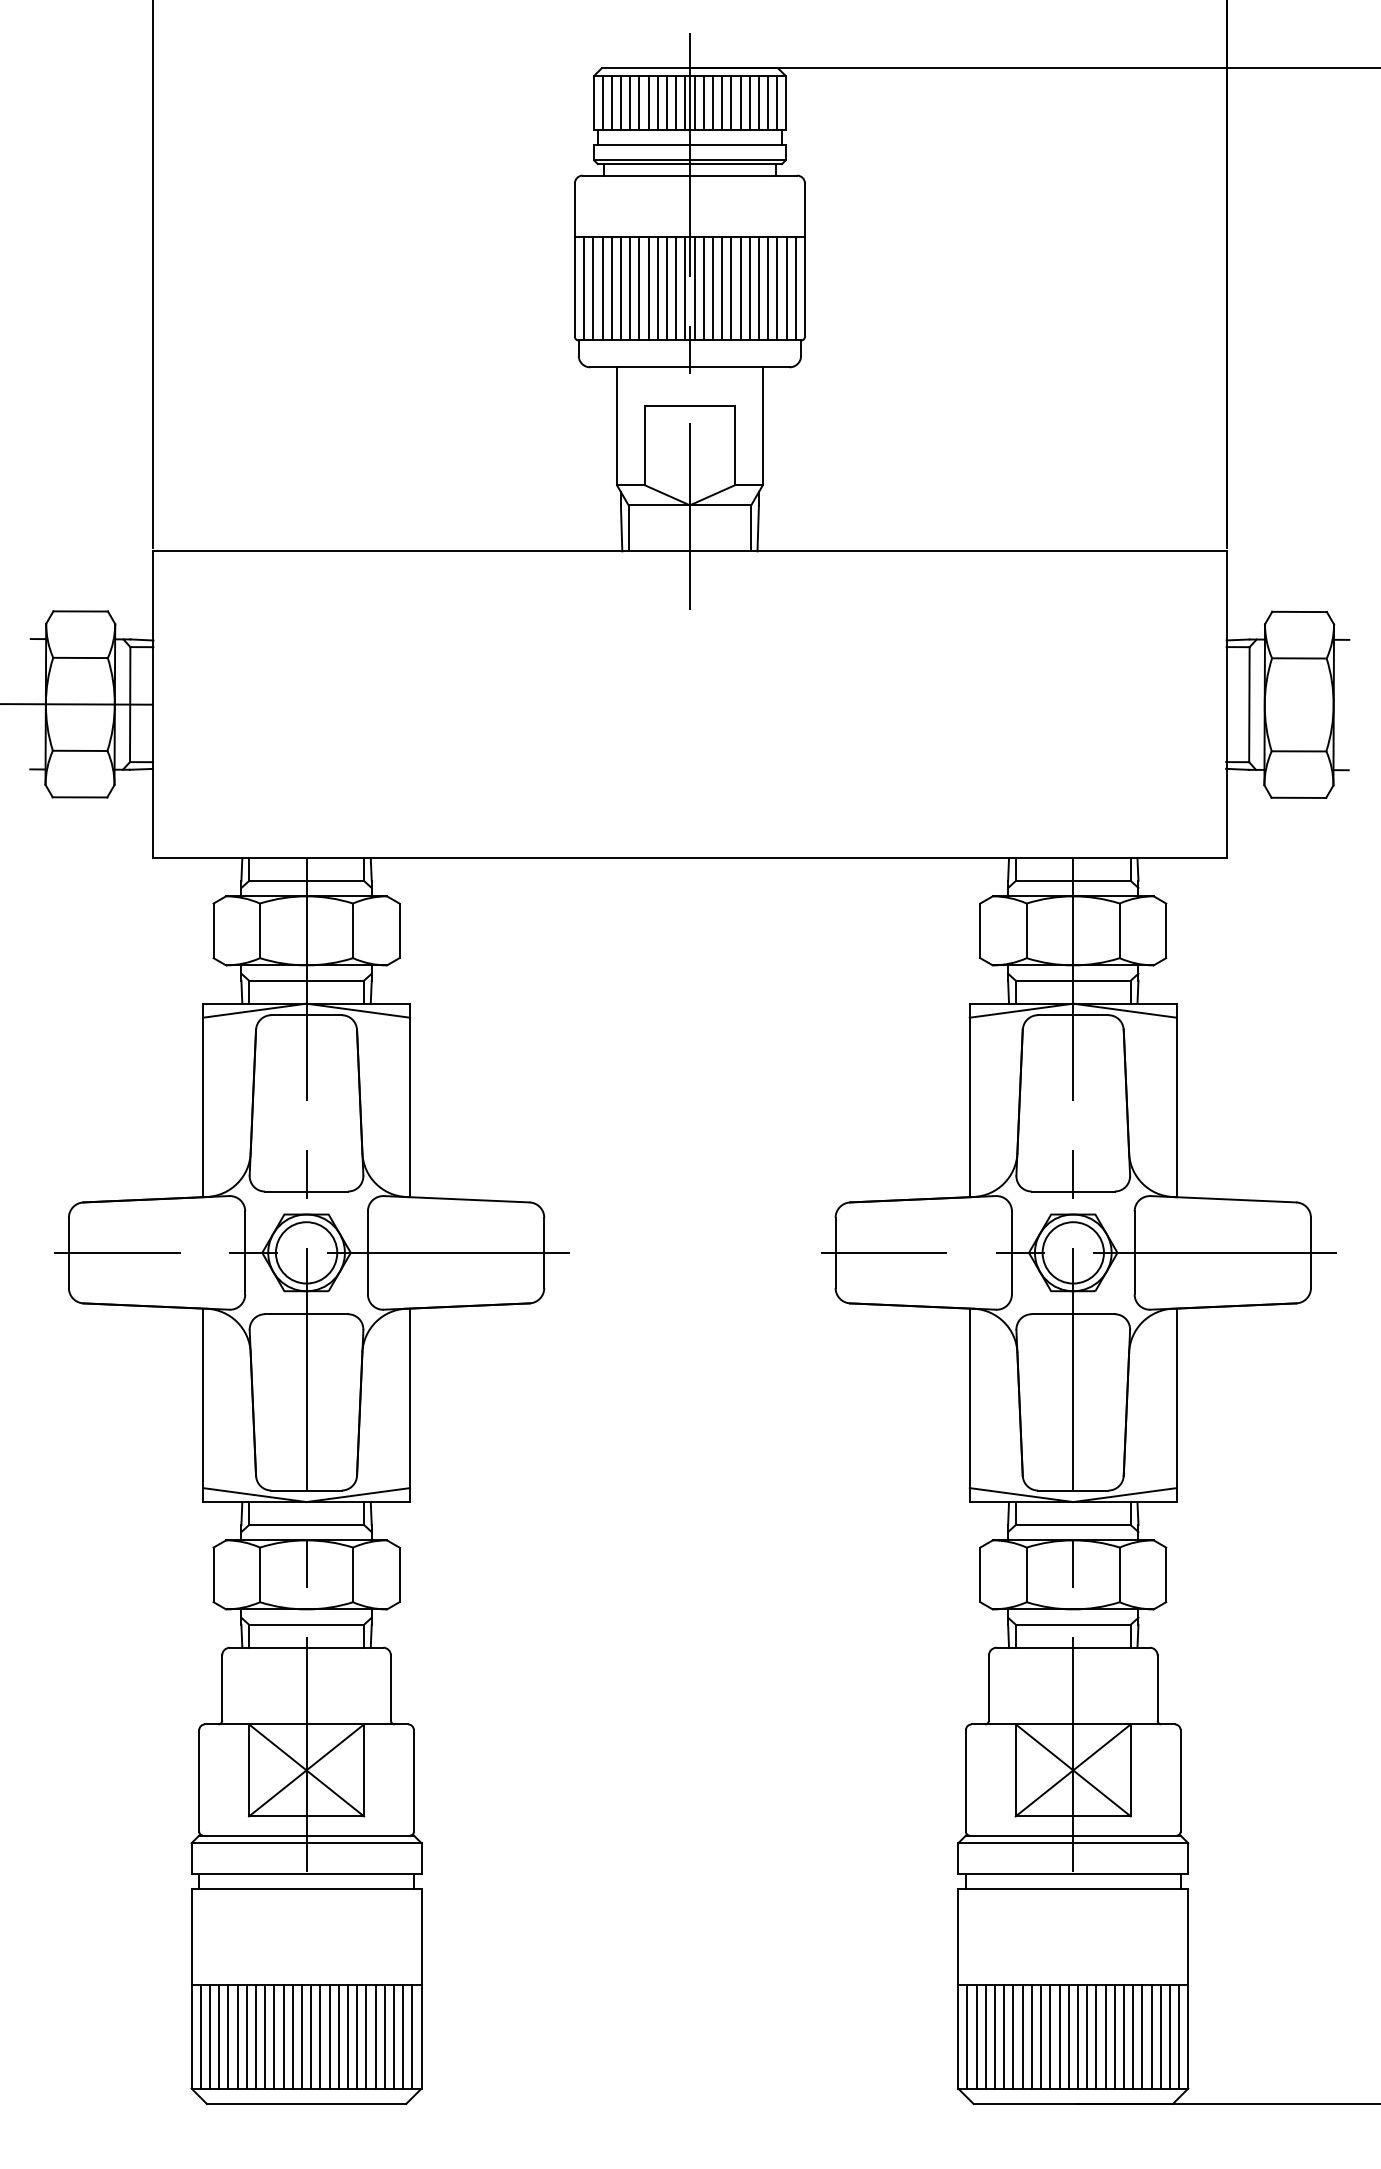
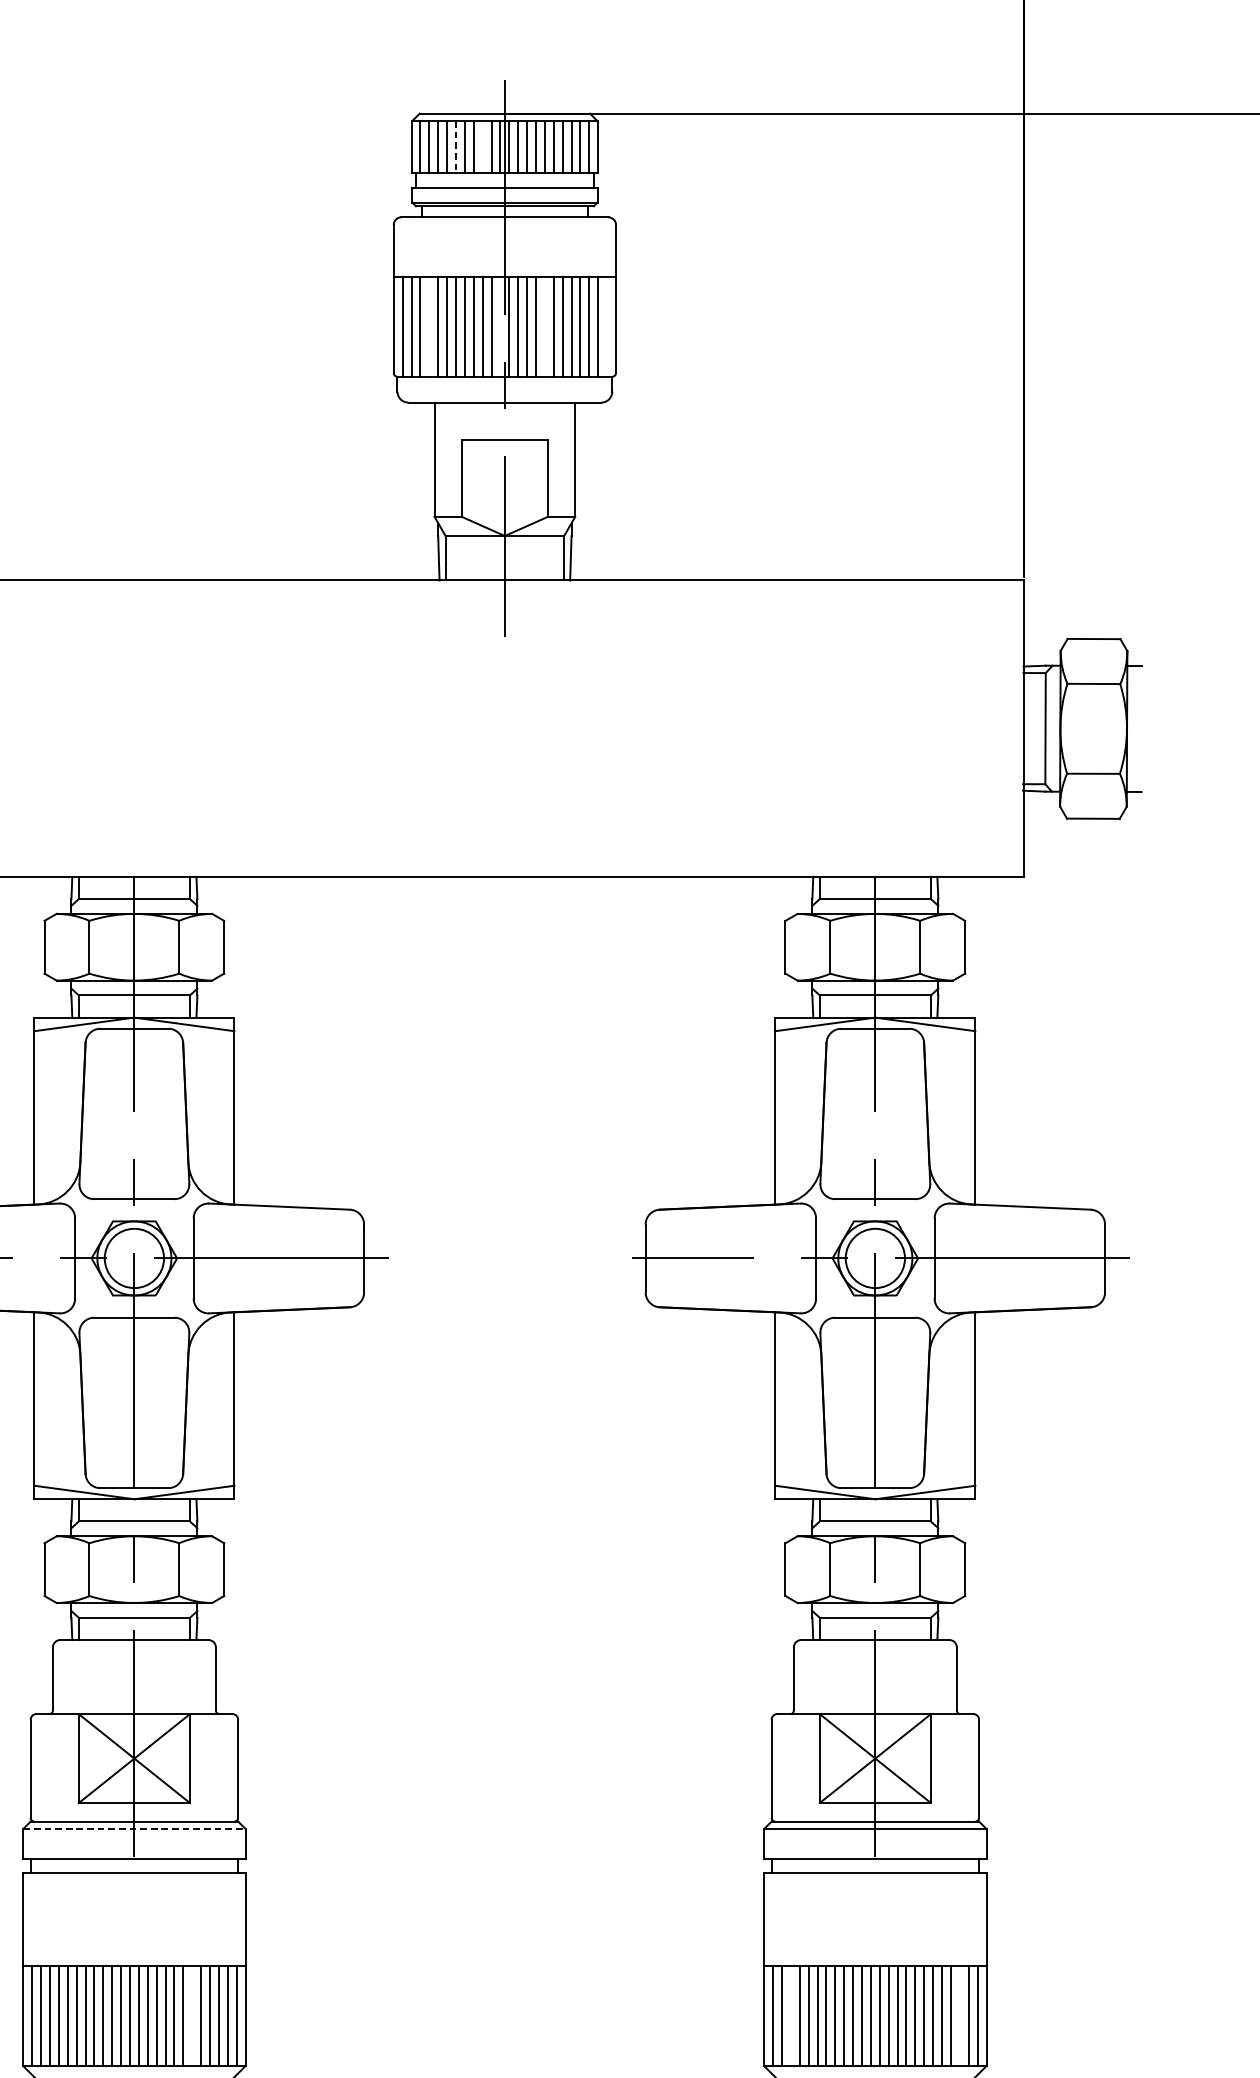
line: (639, 102) -> (456, 146), solid -> dashed
line: (666, 102) -> (482, 146), removed
line: (611, 288) -> (429, 326), removed
line: (685, 288) -> (500, 326), removed
line: (731, 288) -> (545, 326), removed
line: (795, 288) -> (606, 326), removed
line: (307, 1843) -> (135, 1829), solid -> dashed
line: (366, 2036) -> (192, 2015), removed
line: (985, 2036) -> (790, 2015), removed
line: (1160, 2036) -> (959, 2015), removed

